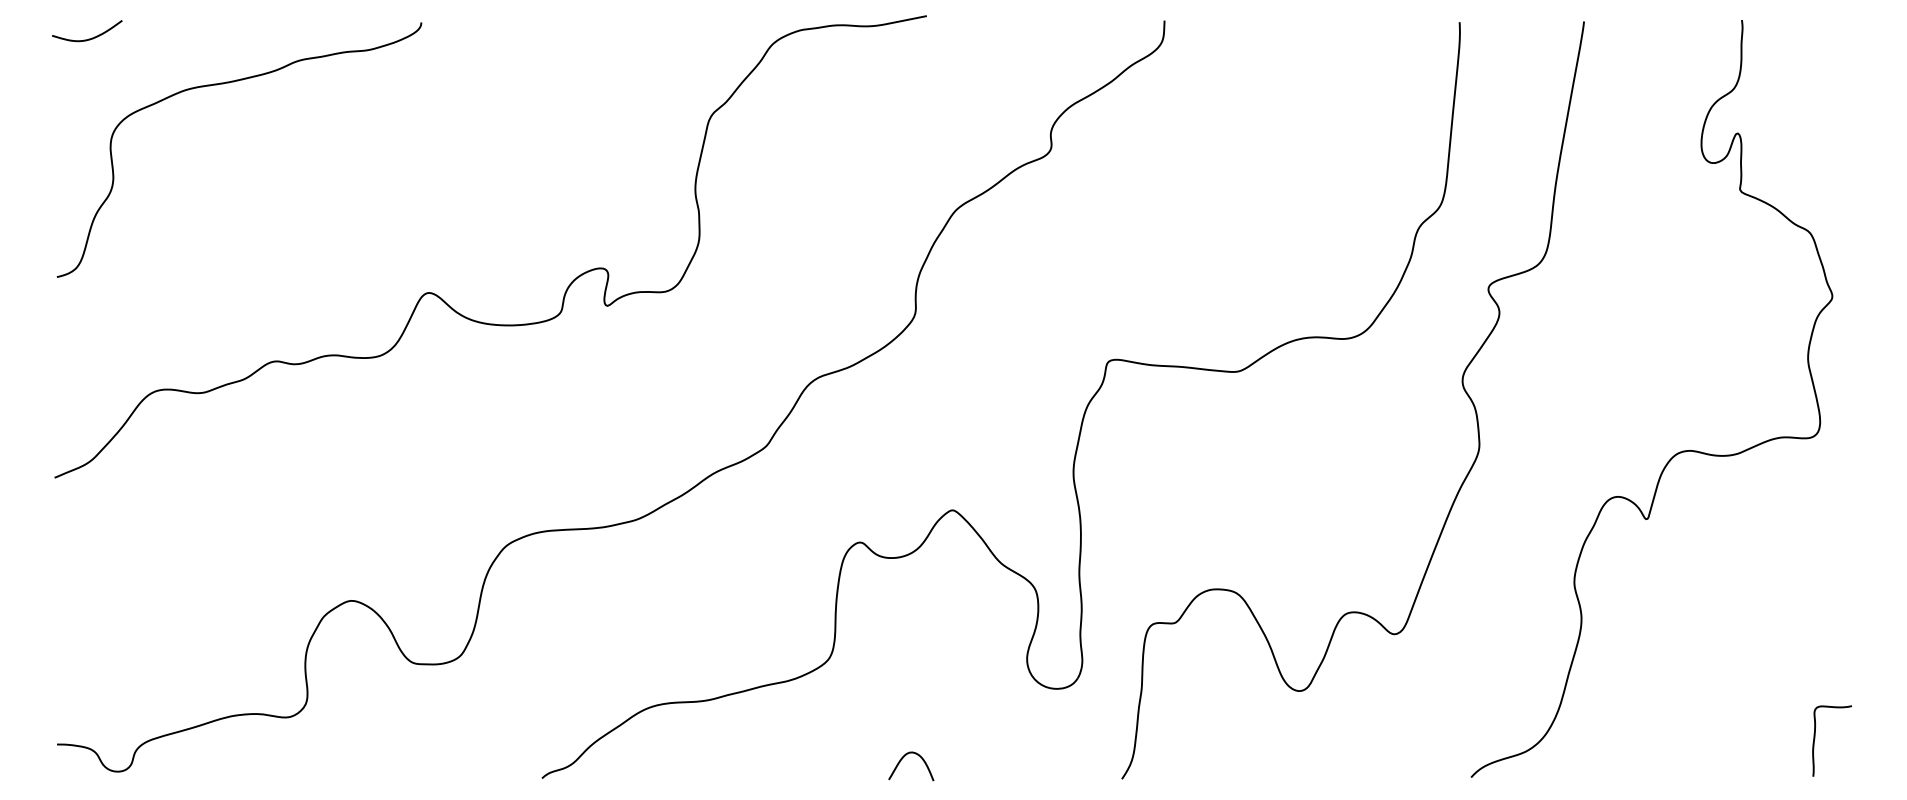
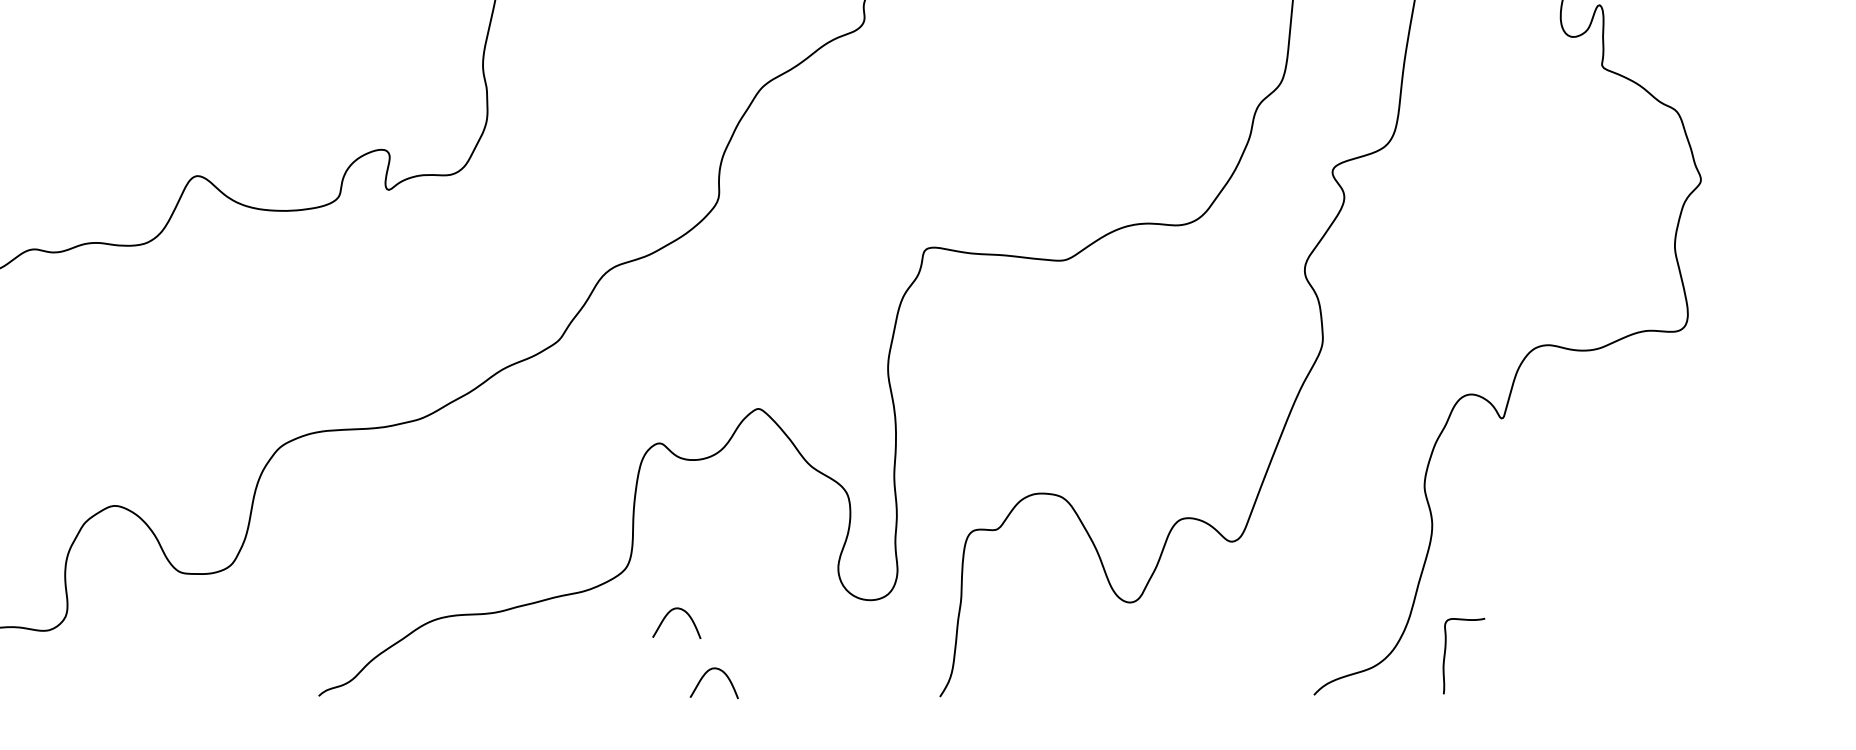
curve: (868, 702) -> (668, 614), added
curve: (1815, 739) -> (1446, 654), moved

